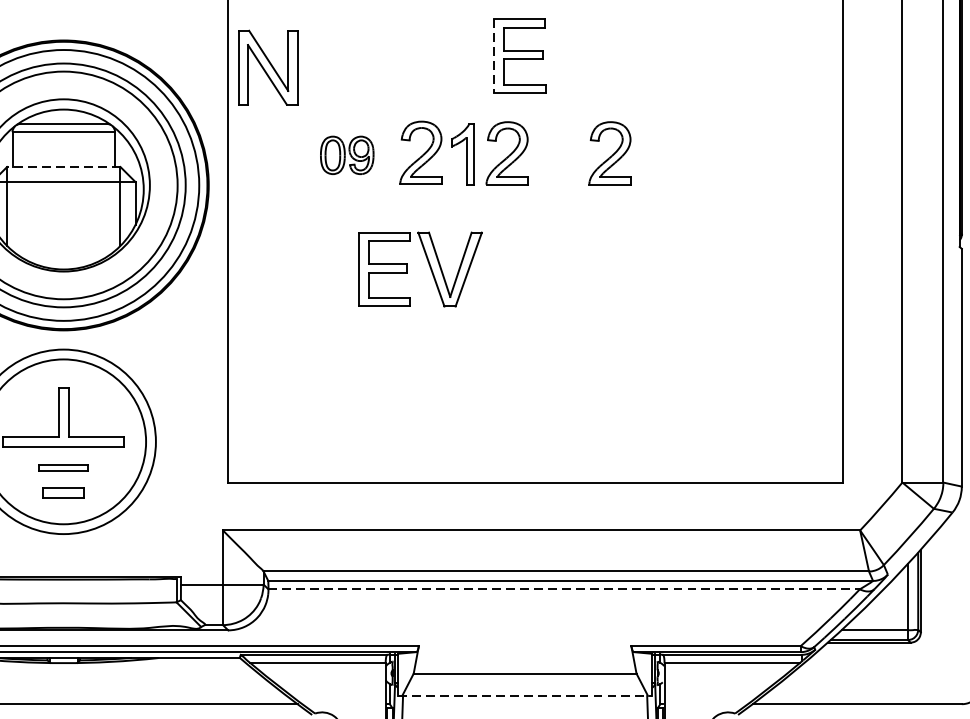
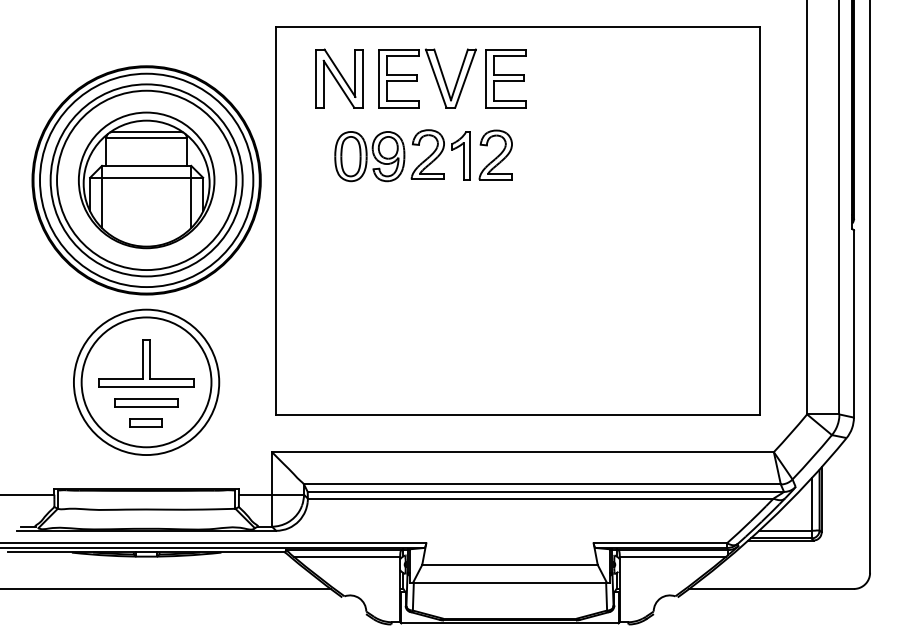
line: (494, 57) -> (485, 79), dashed -> solid
part: (268, 67) -> (339, 78), moved
part: (609, 152) -> (576, 154), removed
part: (346, 155) -> (369, 156), size x1.67
line: (63, 166) -> (146, 165), dashed -> solid
part: (429, 268) -> (434, 77), moved
part: (63, 467) -> (146, 402), size x1.67
line: (563, 589) -> (540, 498), dashed -> solid
line: (525, 695) -> (510, 582), dashed -> solid

